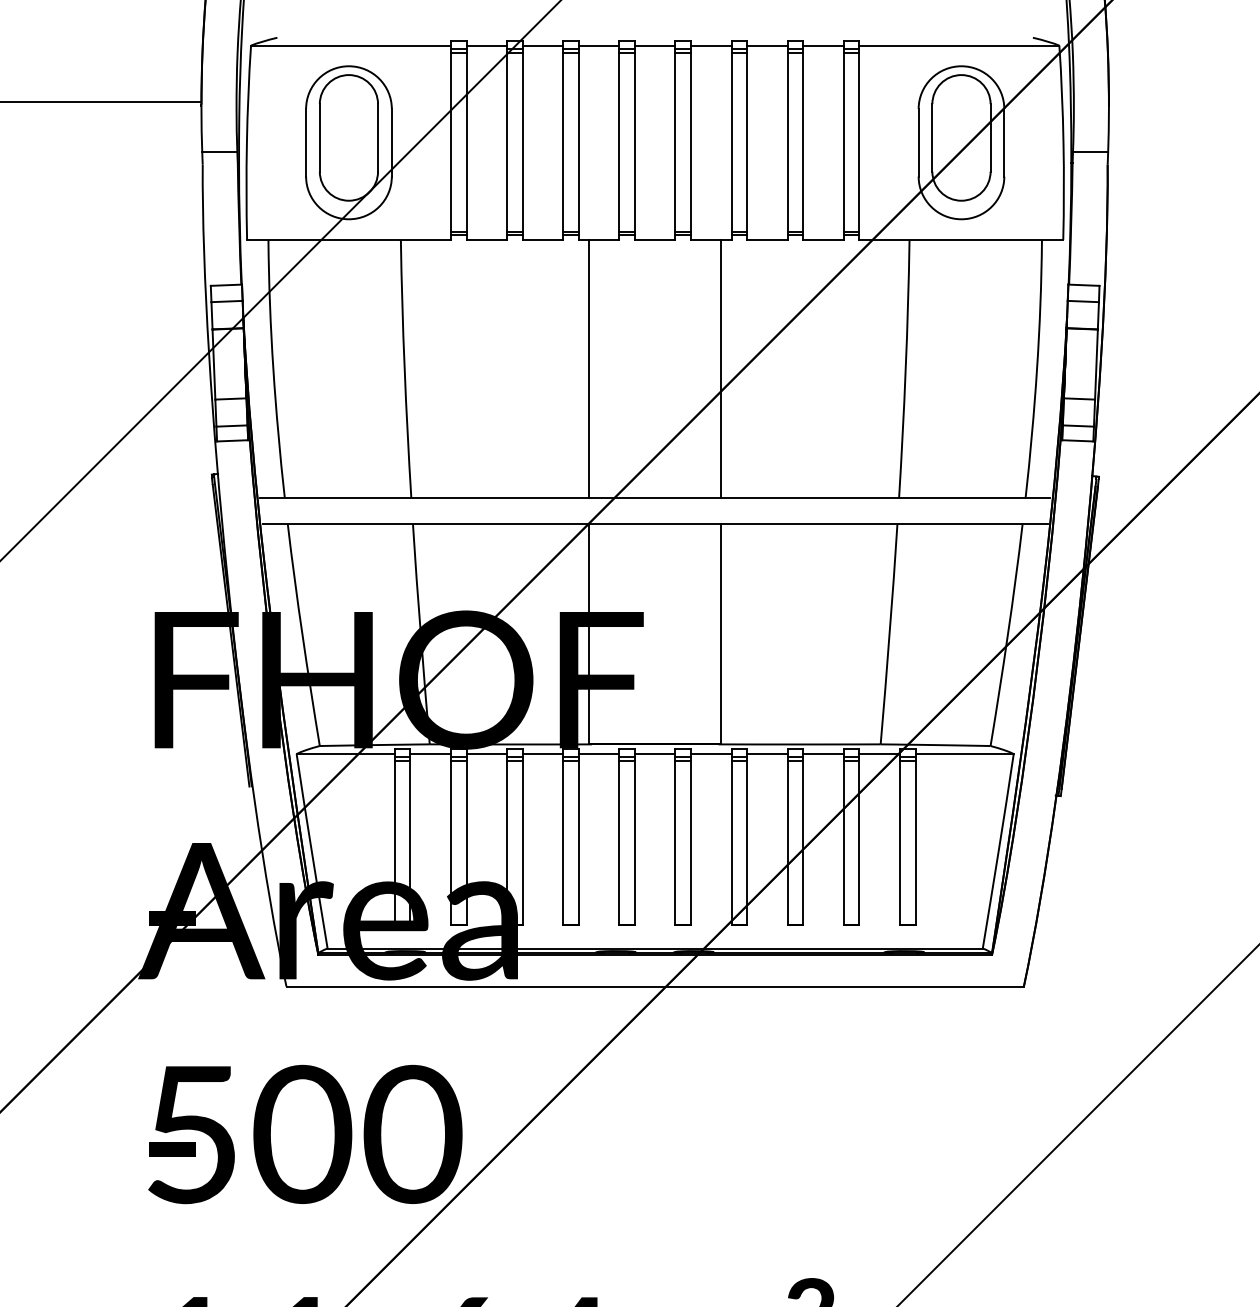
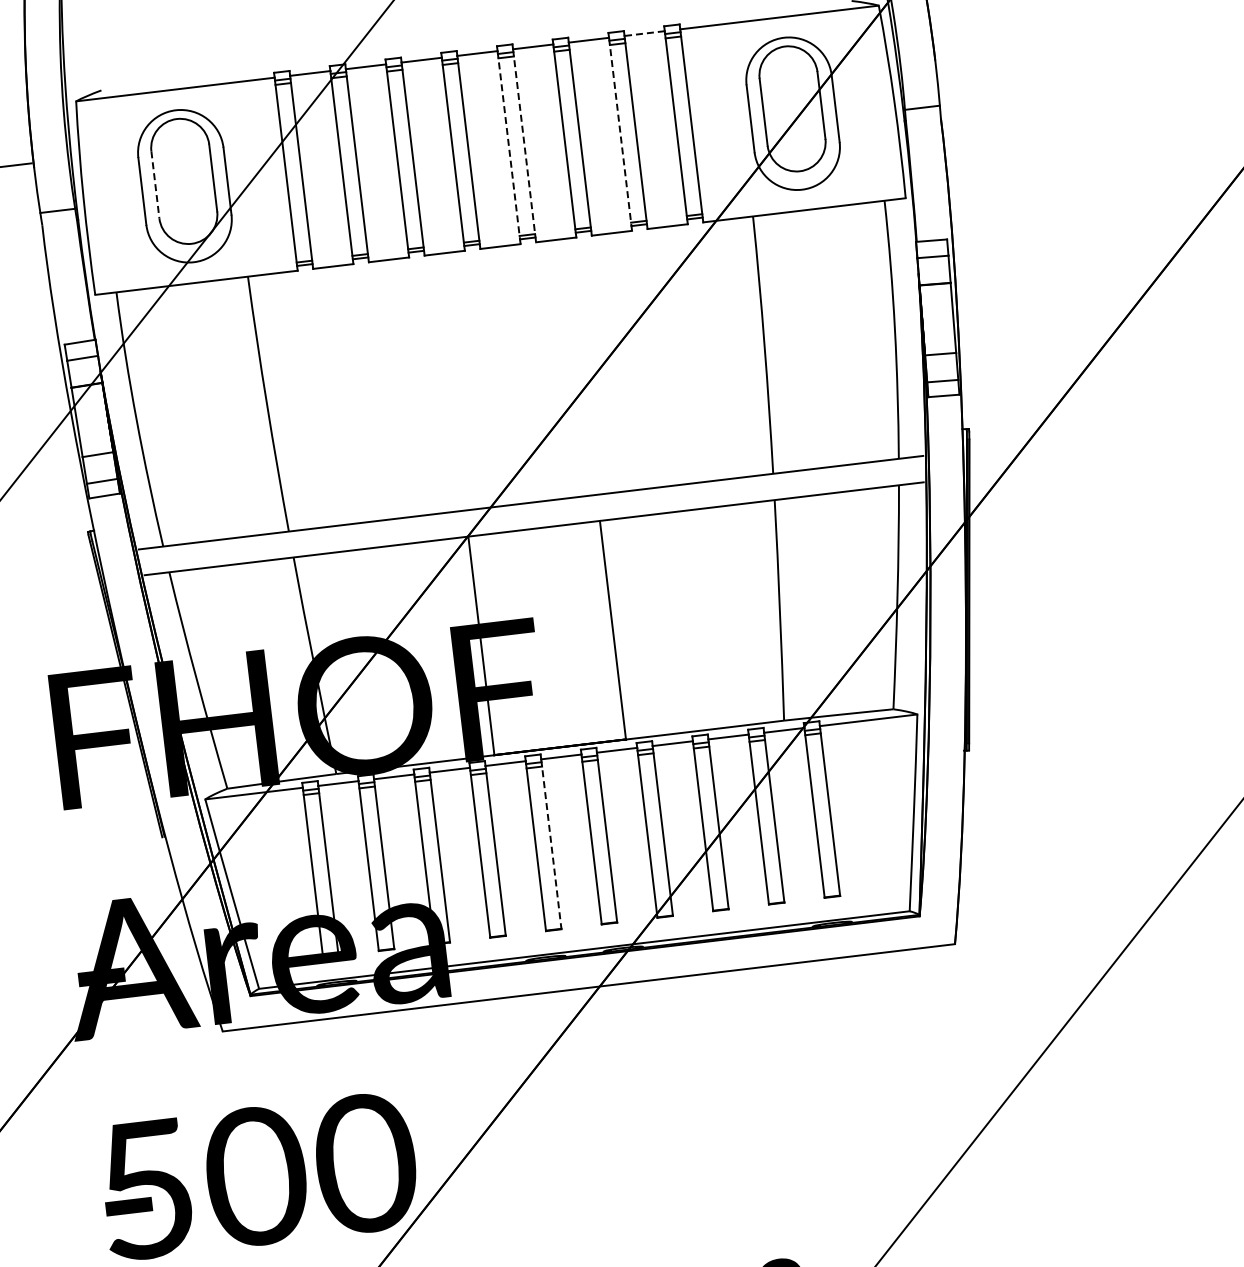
line: (823, 45) -> (644, 33), solid -> dashed
line: (319, 137) -> (155, 184), solid -> dashed
line: (675, 142) -> (509, 147), solid -> dashed
line: (787, 142) -> (620, 134), solid -> dashed
line: (691, 143) -> (525, 146), solid -> dashed
line: (588, 368) -> (449, 382), removed
line: (721, 368) -> (581, 366), removed
line: (634, 839) -> (550, 844), solid -> dashed

